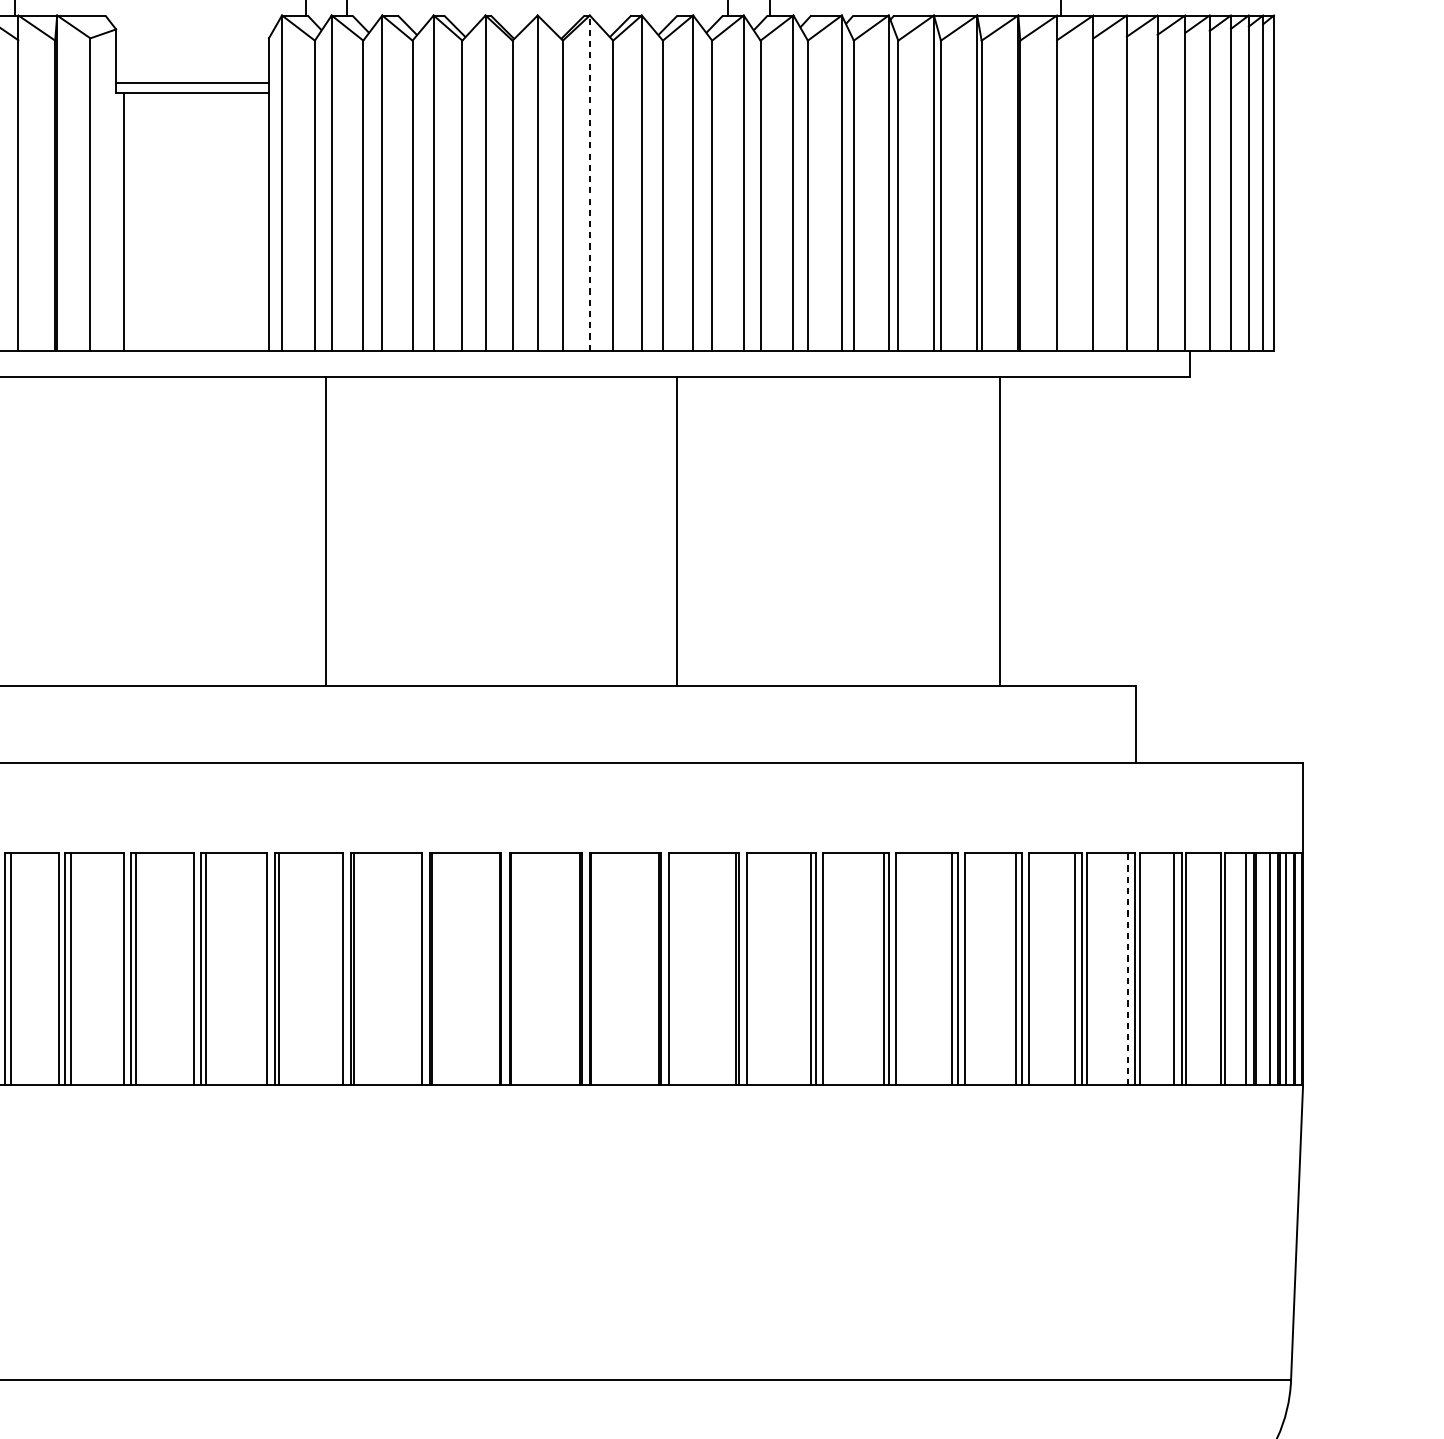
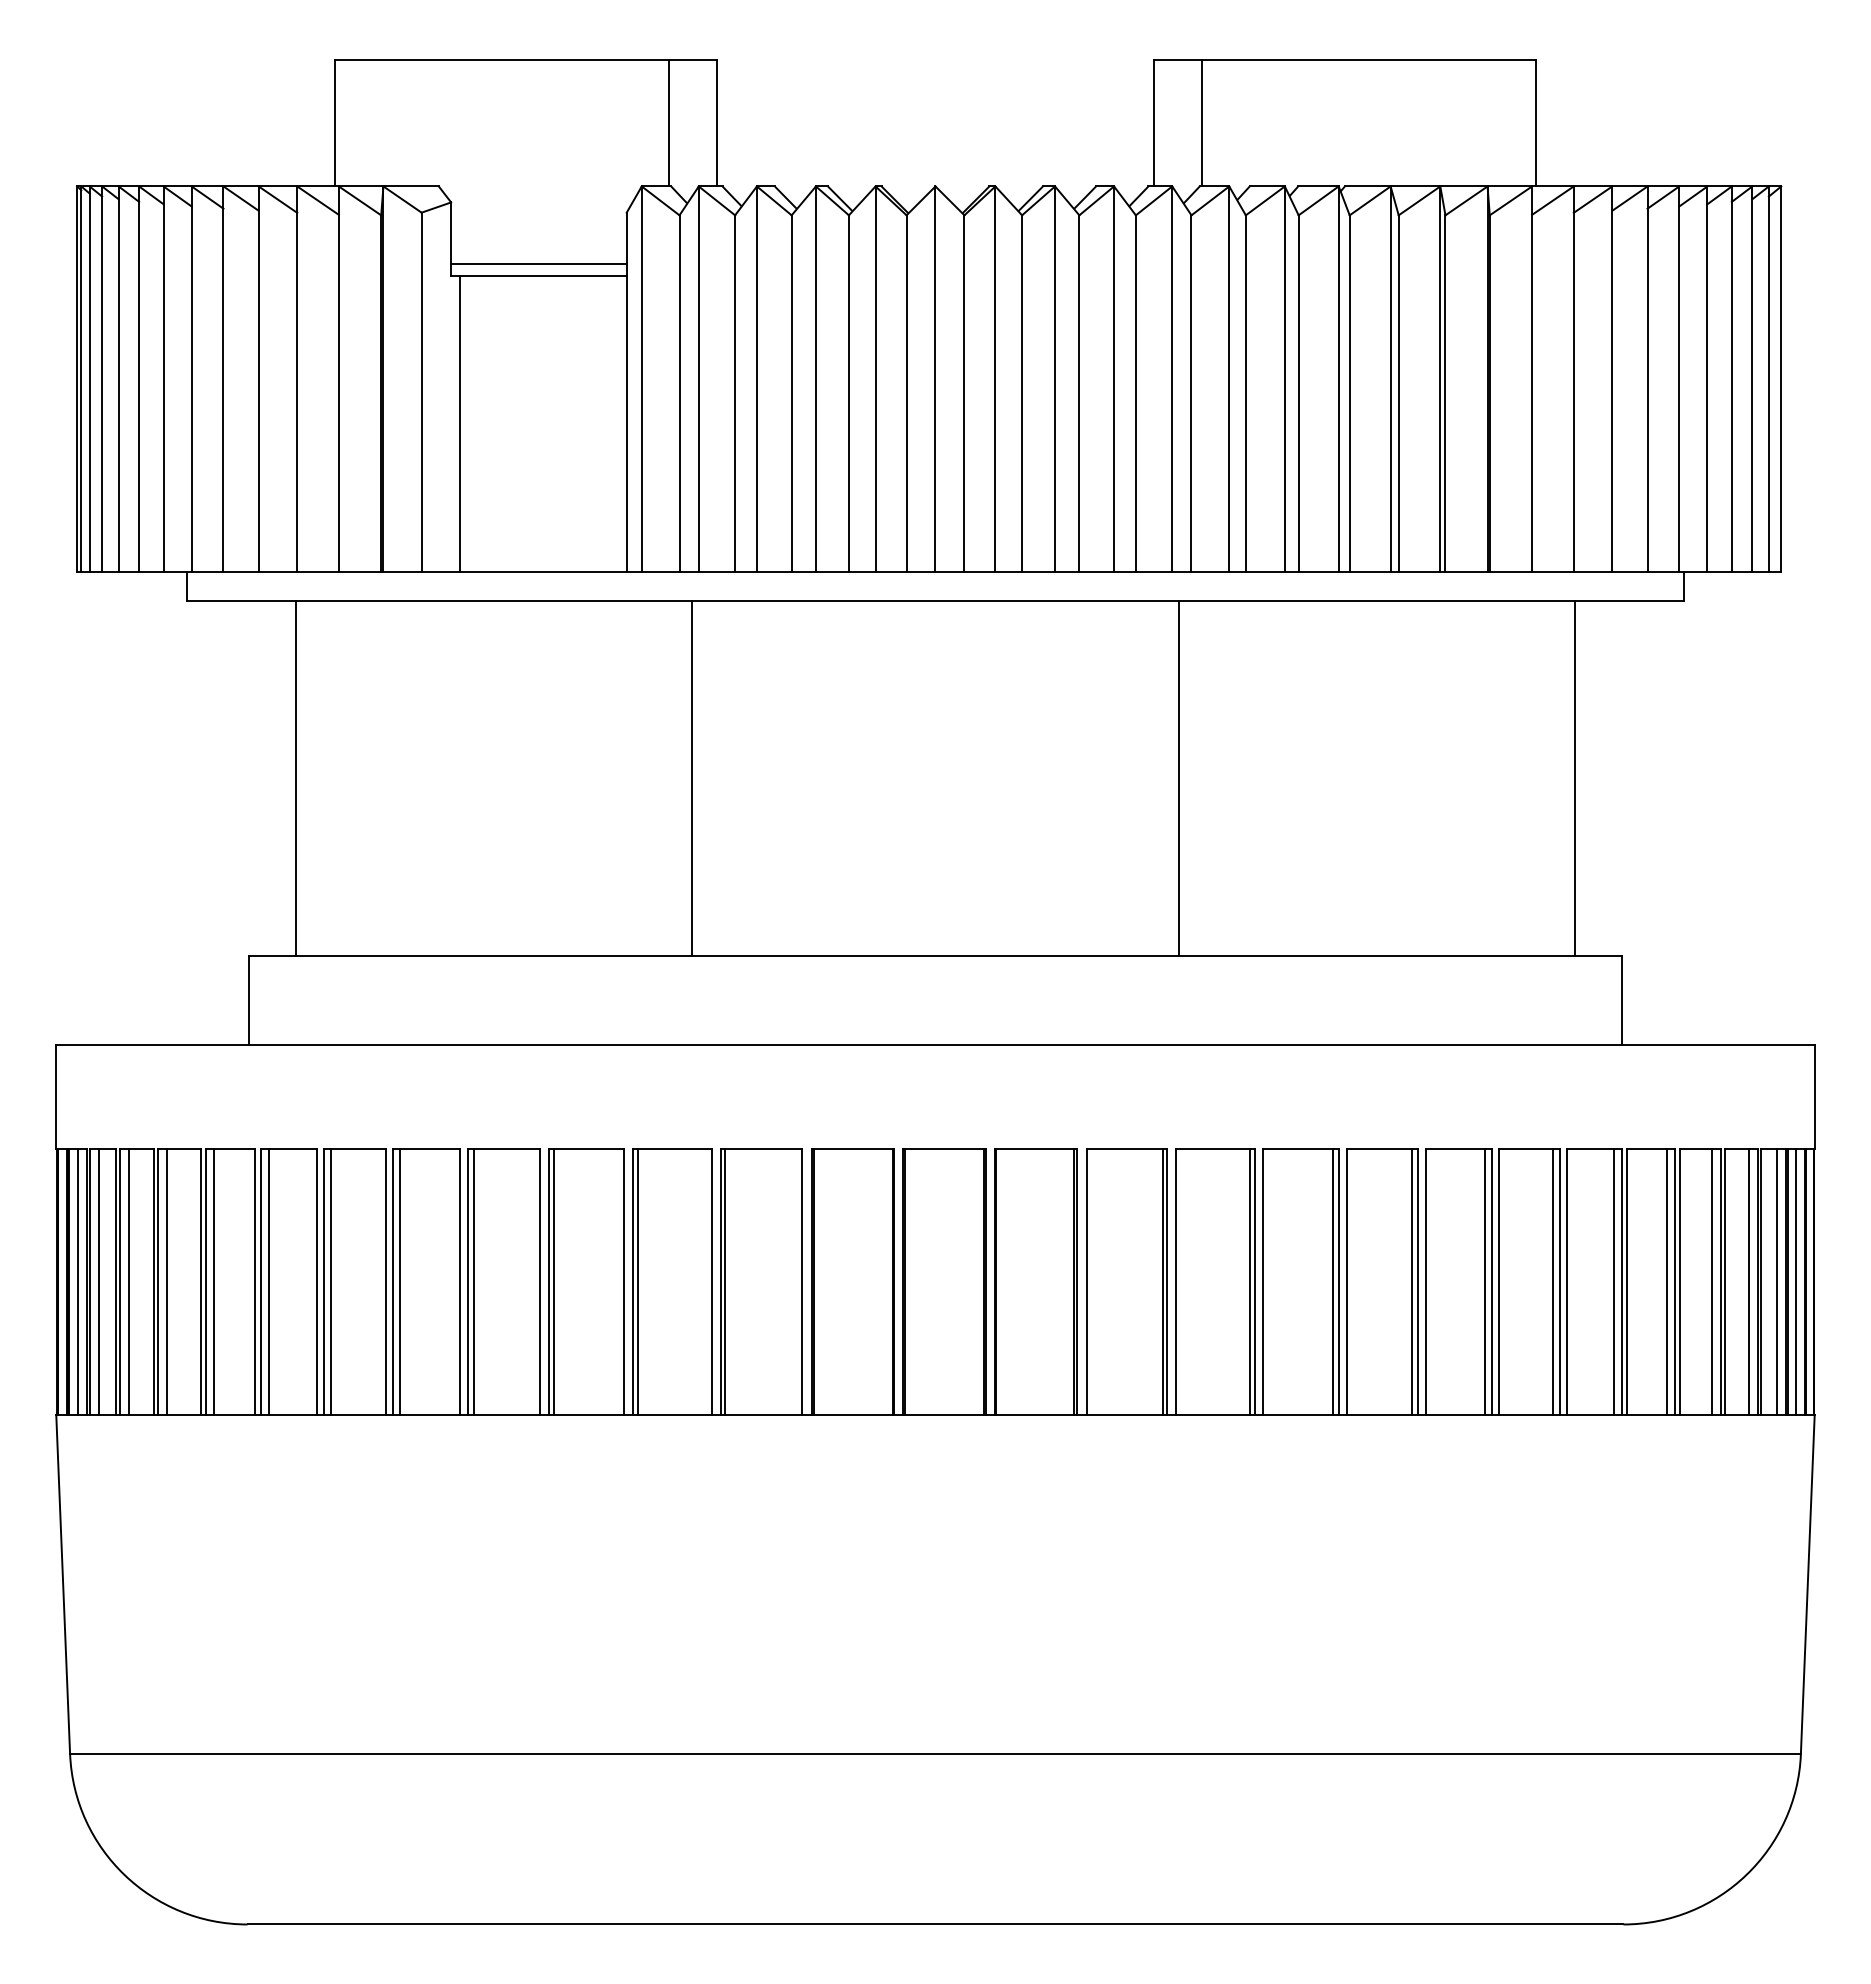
line: (589, 183) -> (995, 379), dashed -> solid
line: (677, 530) -> (1179, 778), moved
line: (999, 530) -> (1575, 778), moved
line: (1127, 968) -> (1613, 1281), dashed -> solid
line: (1214, 968) -> (1712, 1281), added

